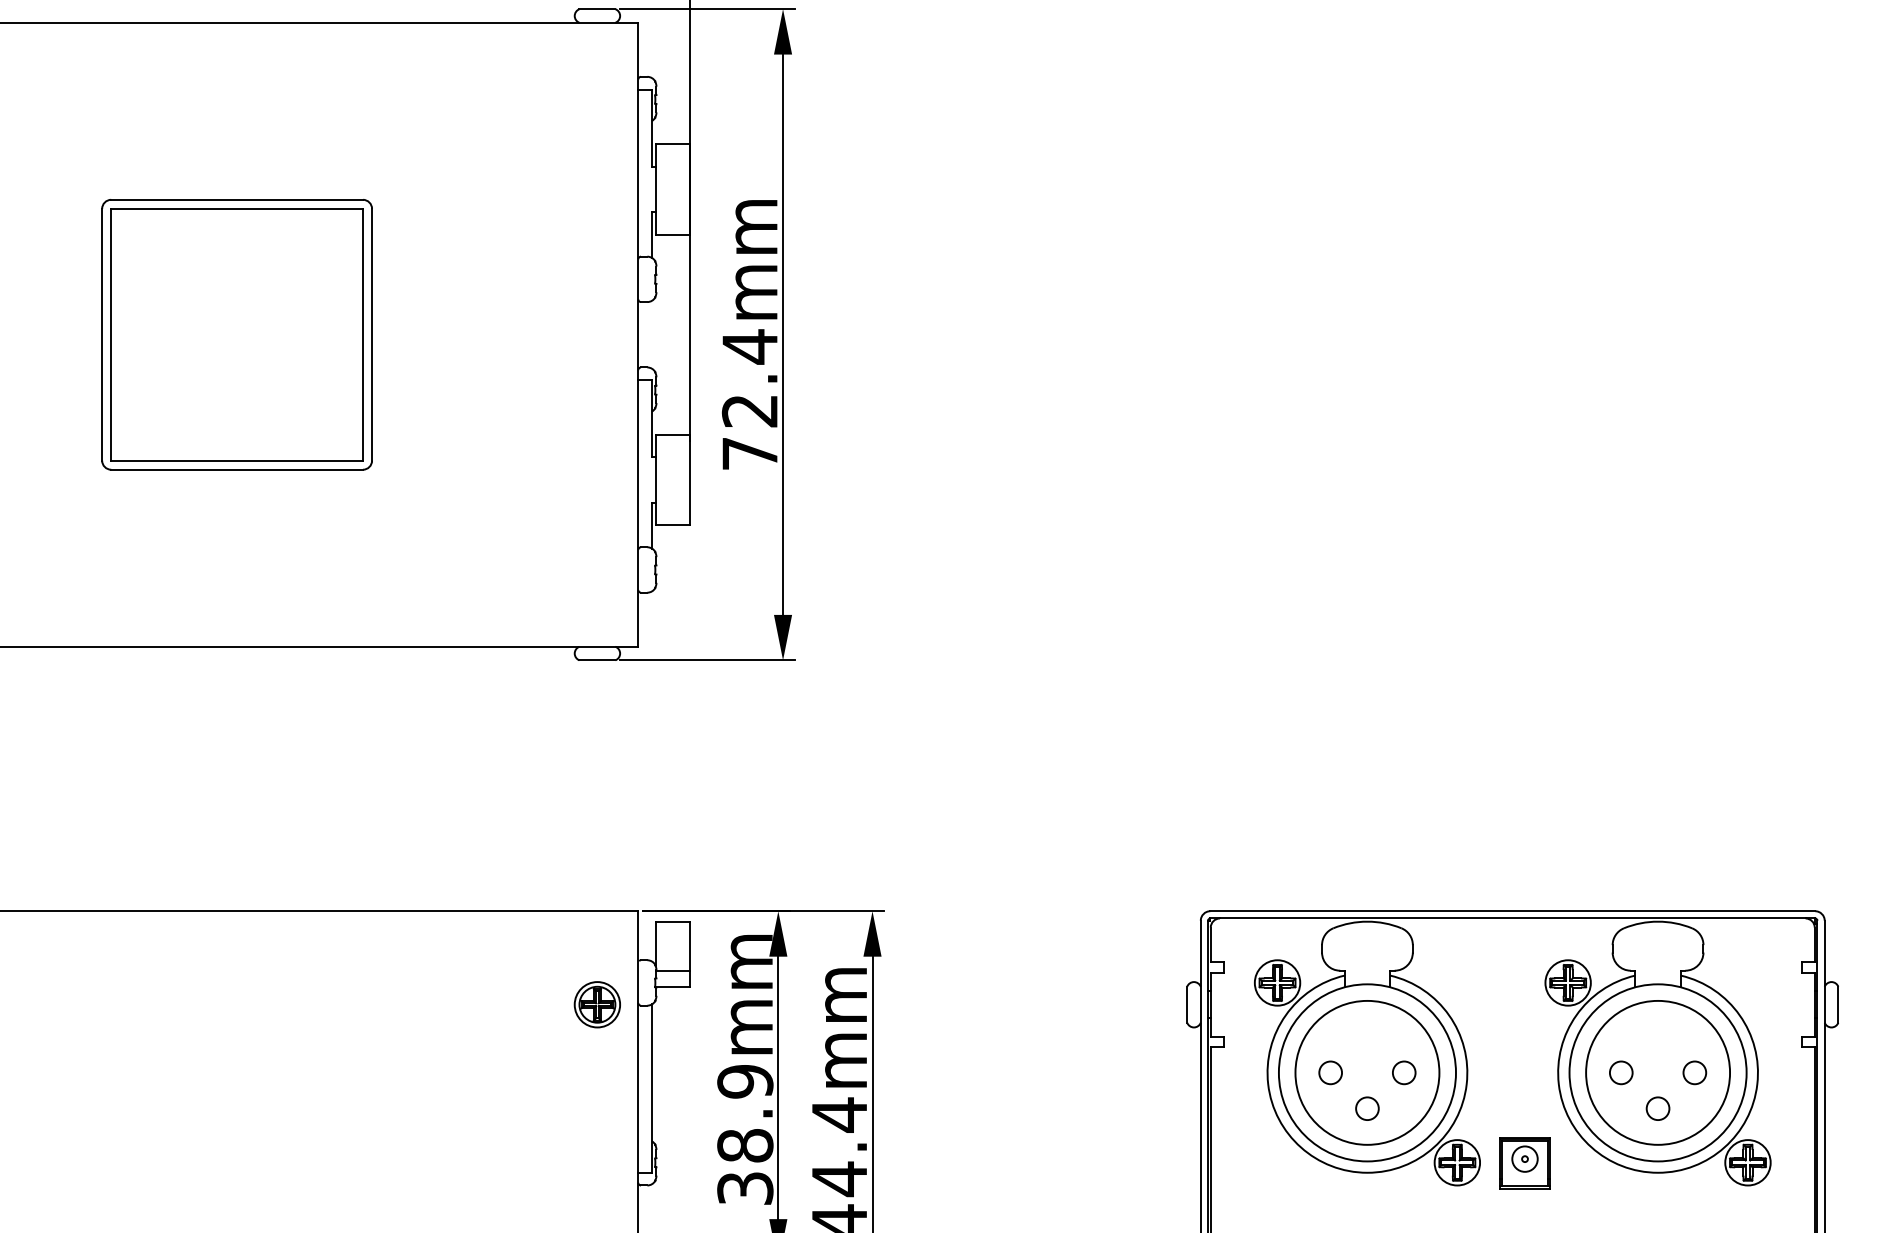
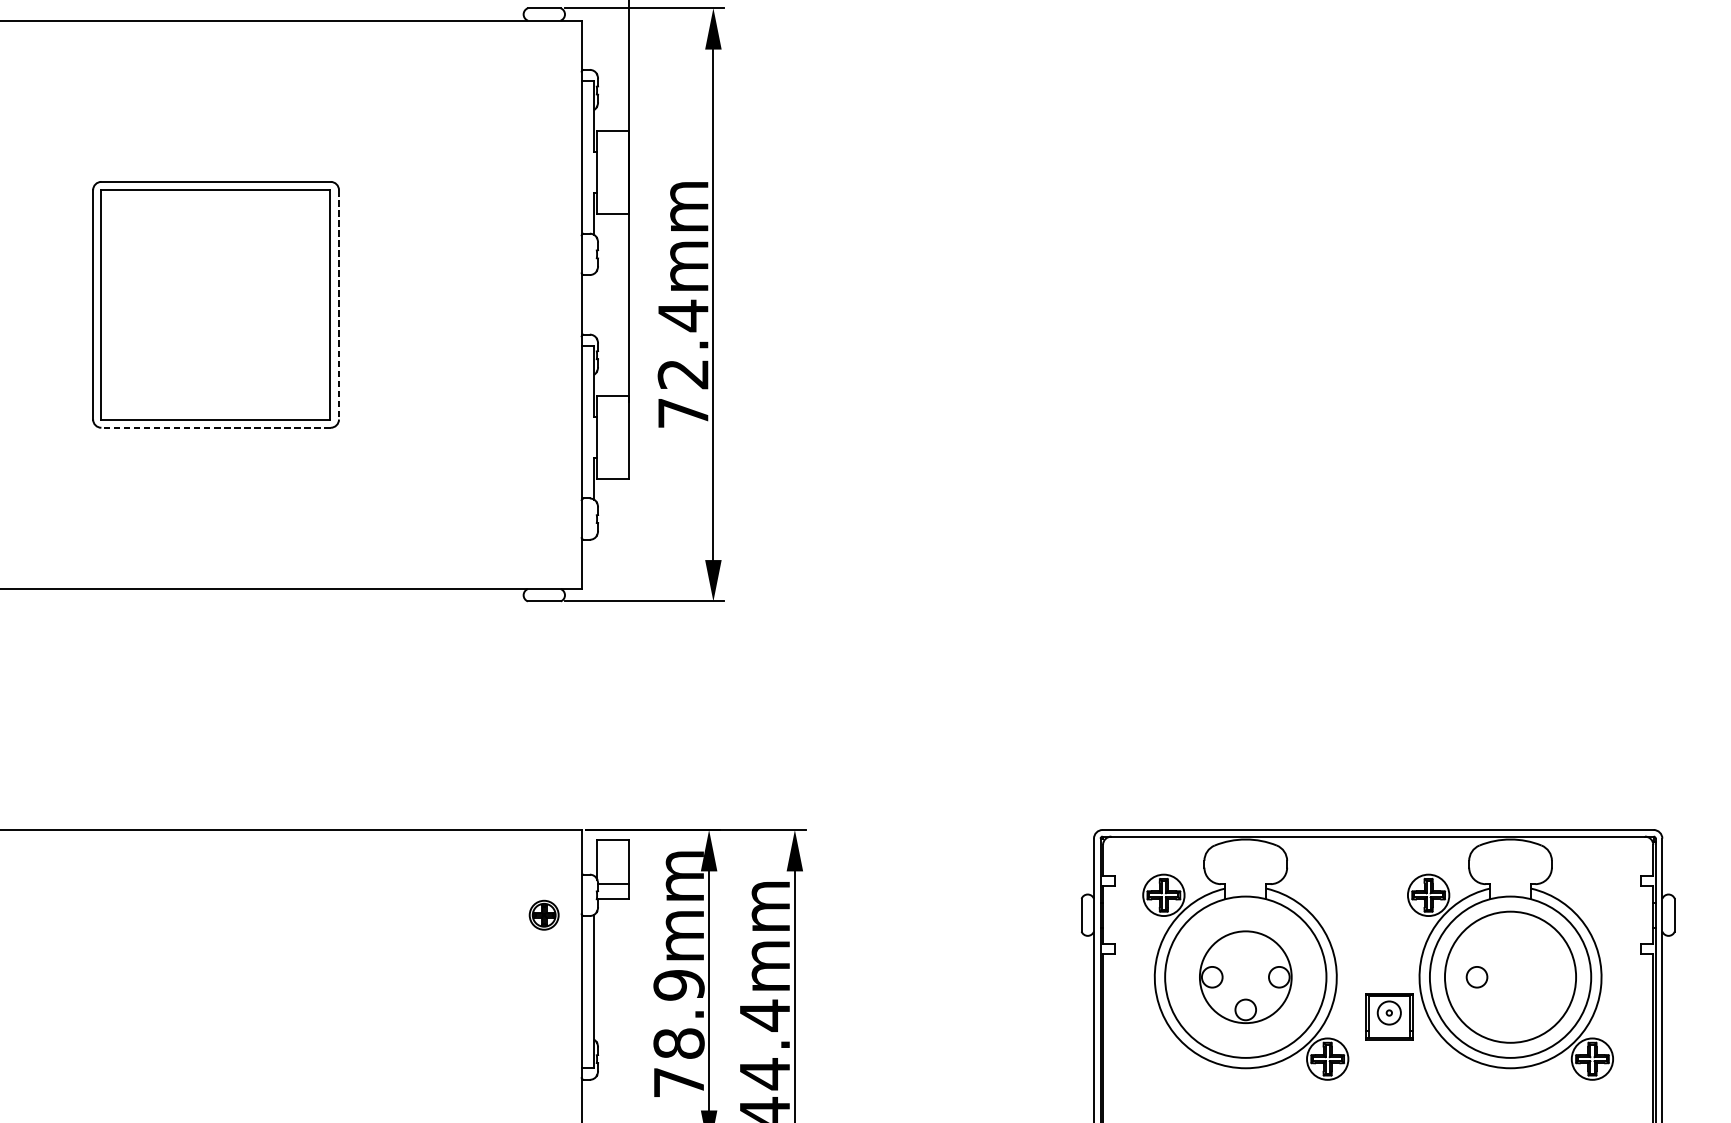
line: (372, 334) -> (339, 304), solid -> dashed
line: (237, 469) -> (216, 427), solid -> dashed
part: (596, 1004) -> (543, 914), size x0.7
circle: (1367, 1072) -> (1245, 976), size x0.7
circle: (1694, 1072) -> (1543, 976), removed
circle: (1657, 1108) -> (1510, 1009), removed
part: (1524, 1163) -> (1388, 1017), moved
text: (745, 1188) -> (679, 1082), 38.9mm -> 78.9mm

